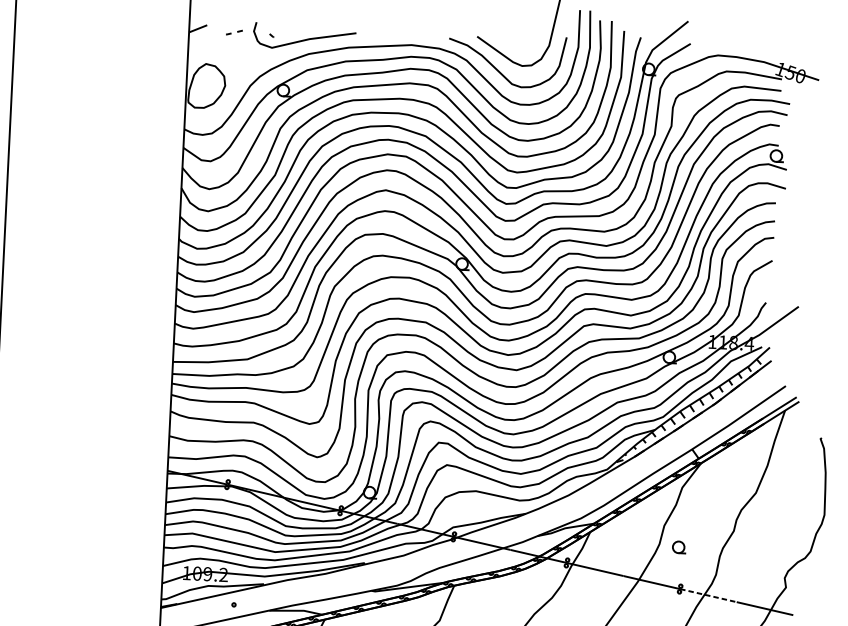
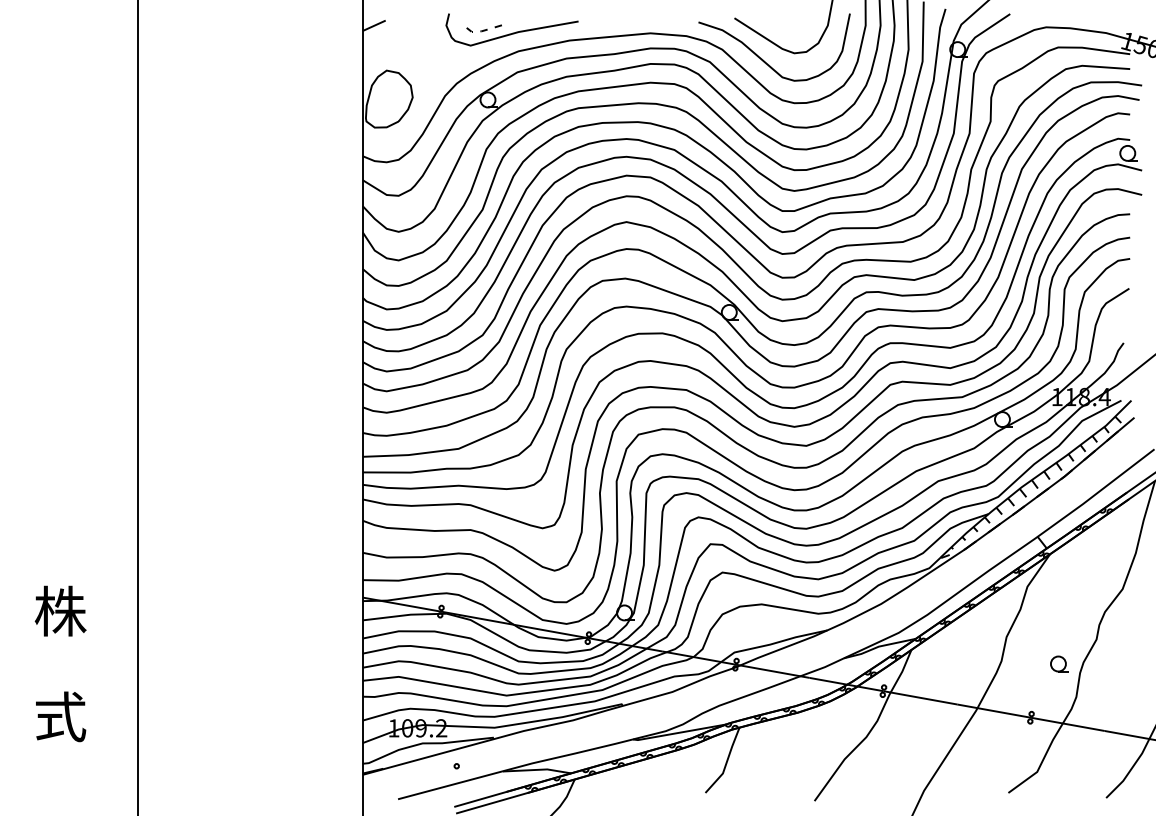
part: (233, 32) -> (490, 28), moved
part: (679, 546) -> (1059, 663), moved
line: (708, 595) -> (1068, 724), dashed -> solid

